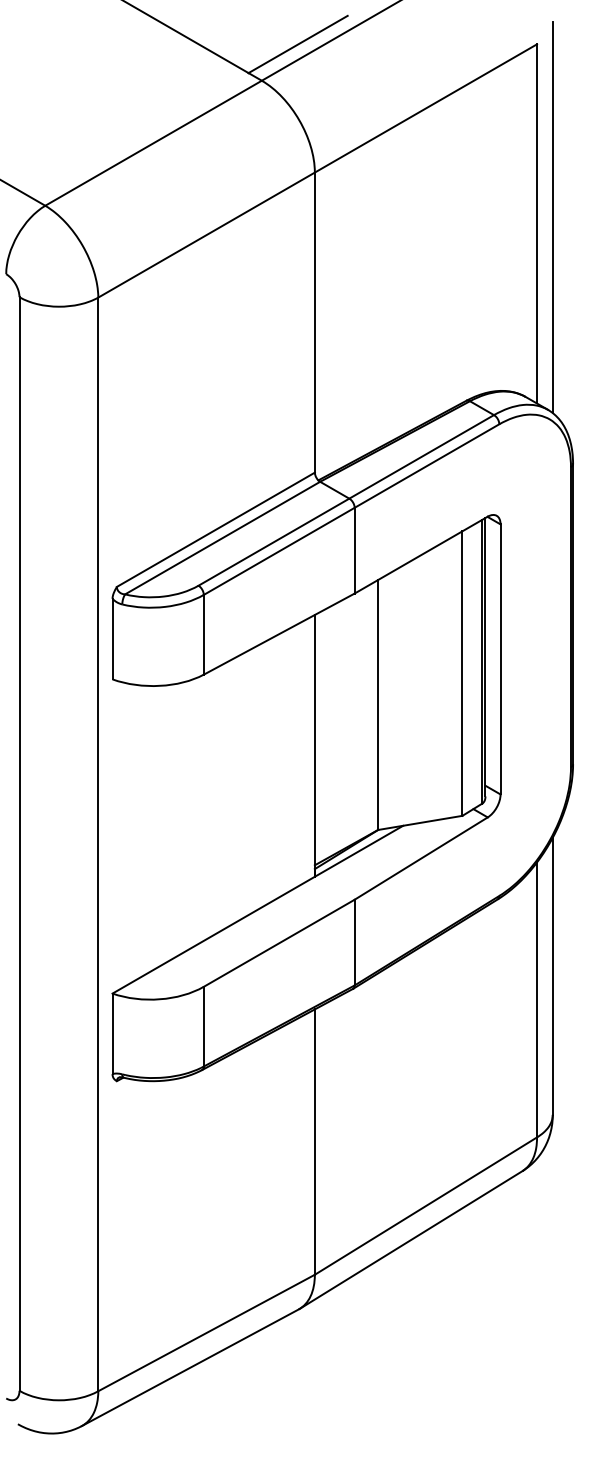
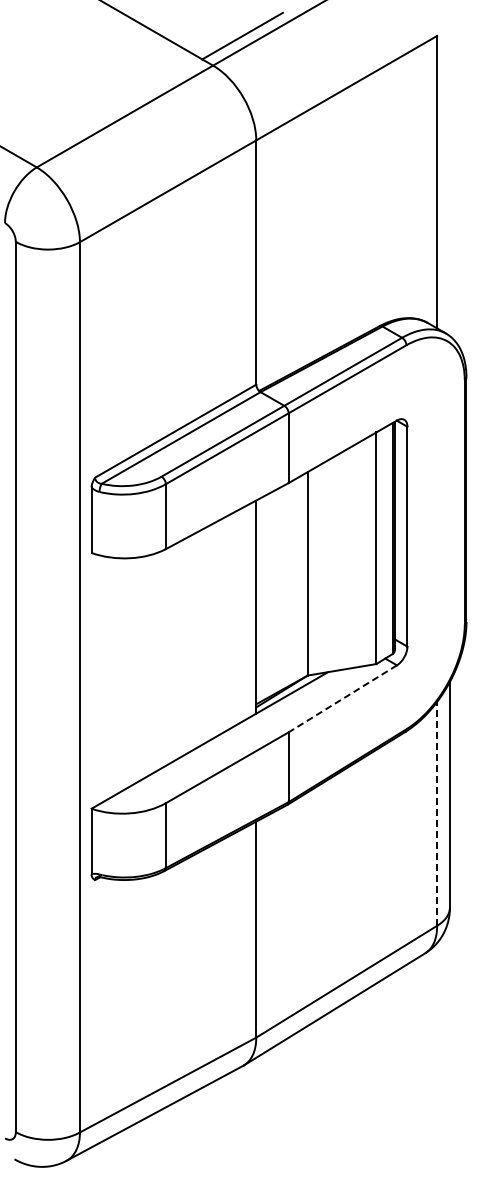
line: (552, 216) -> (449, 176), removed
line: (420, 858) -> (342, 698), solid -> dashed
line: (537, 999) -> (437, 813), solid -> dashed

